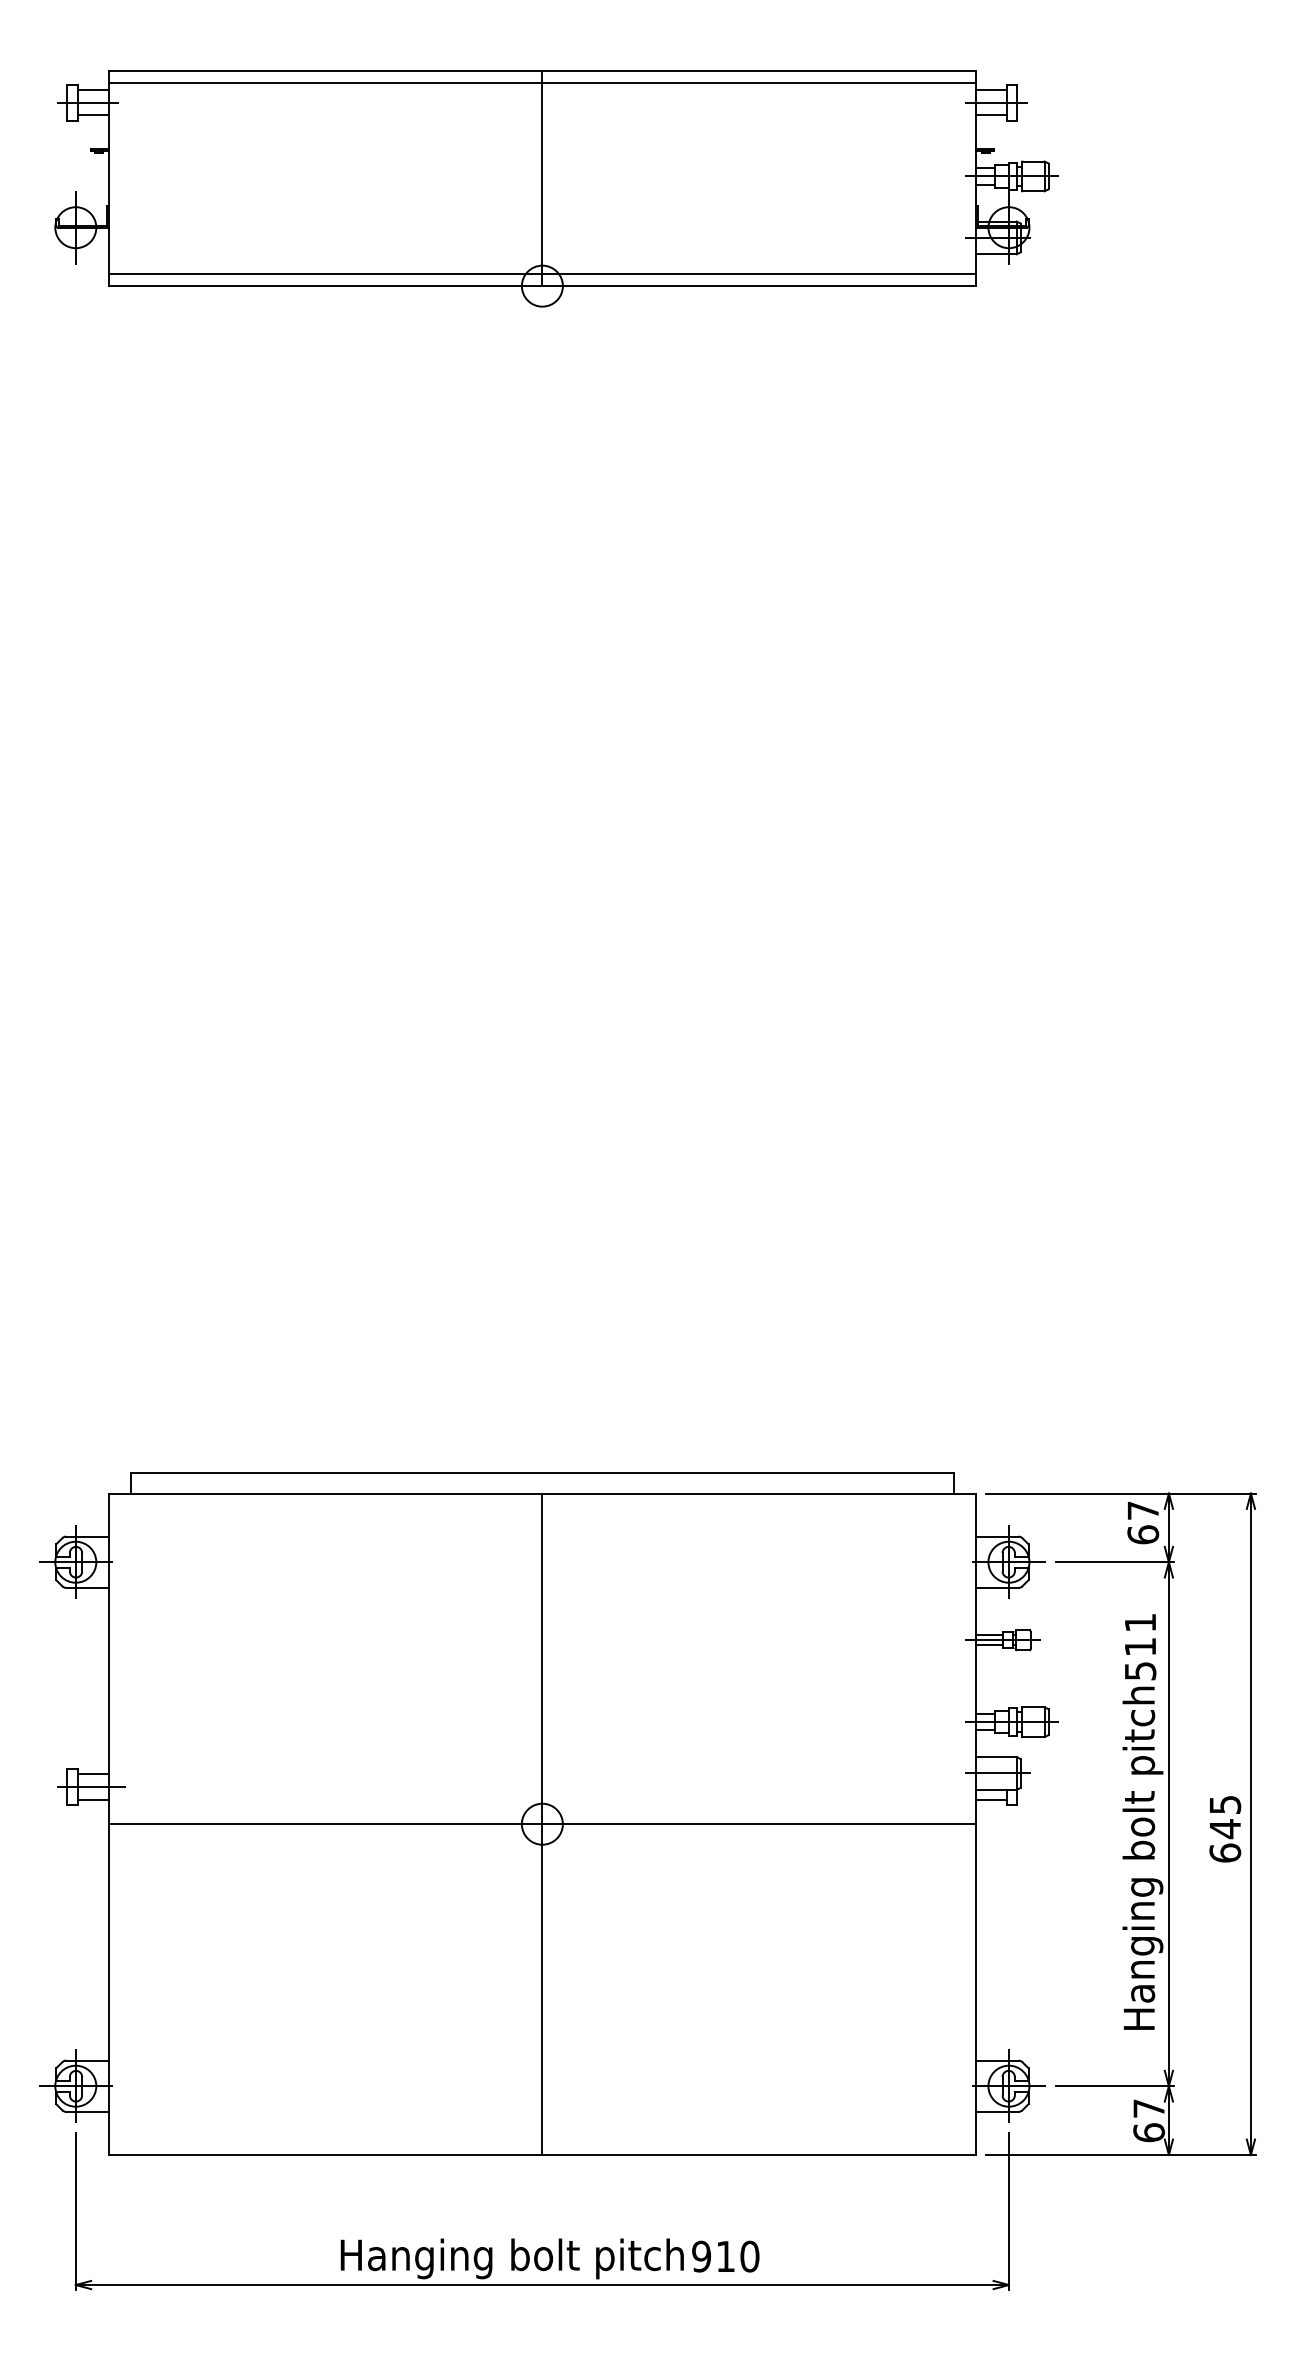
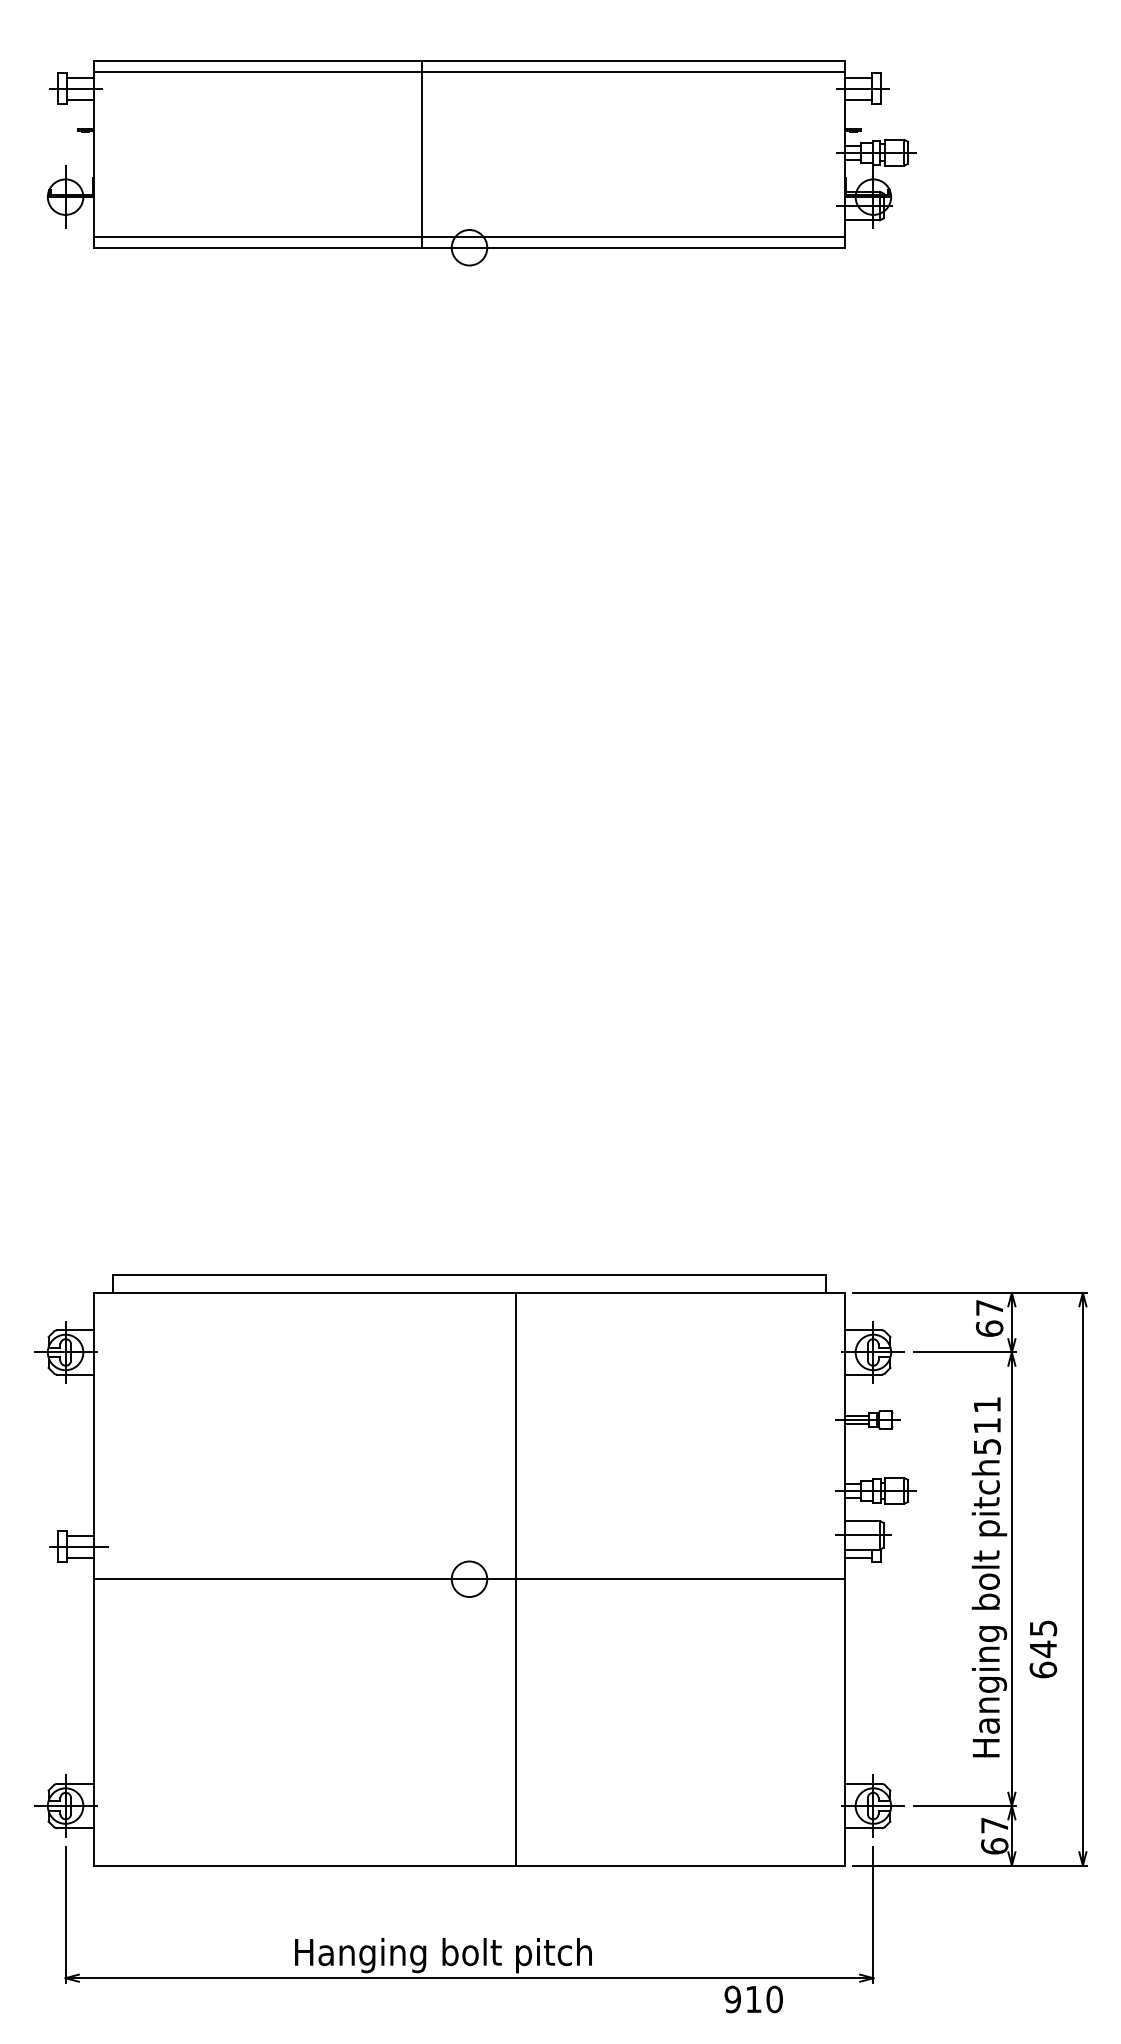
line: (542, 178) -> (421, 154), moved
line: (542, 1823) -> (516, 1578), moved
text: (1225, 1829) -> (1043, 1649), moved
text: (725, 2256) -> (753, 1999), moved

